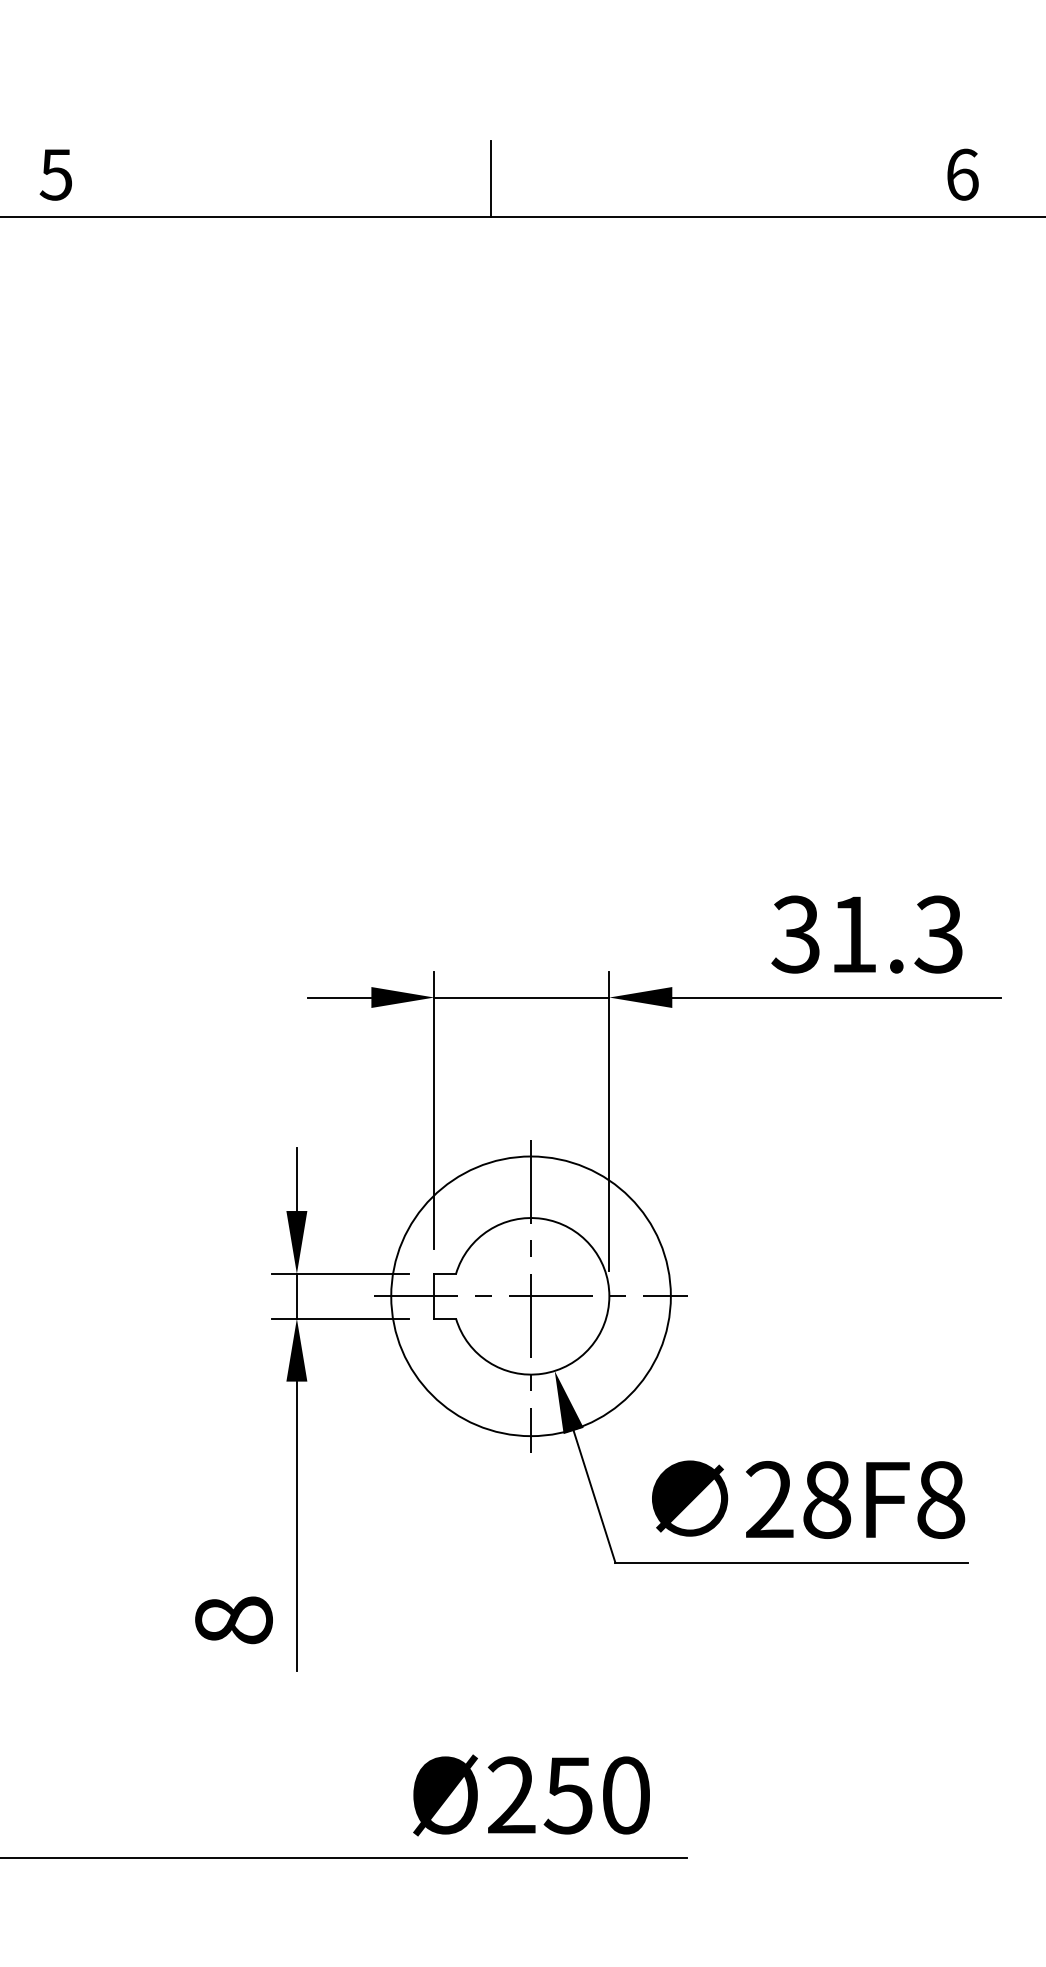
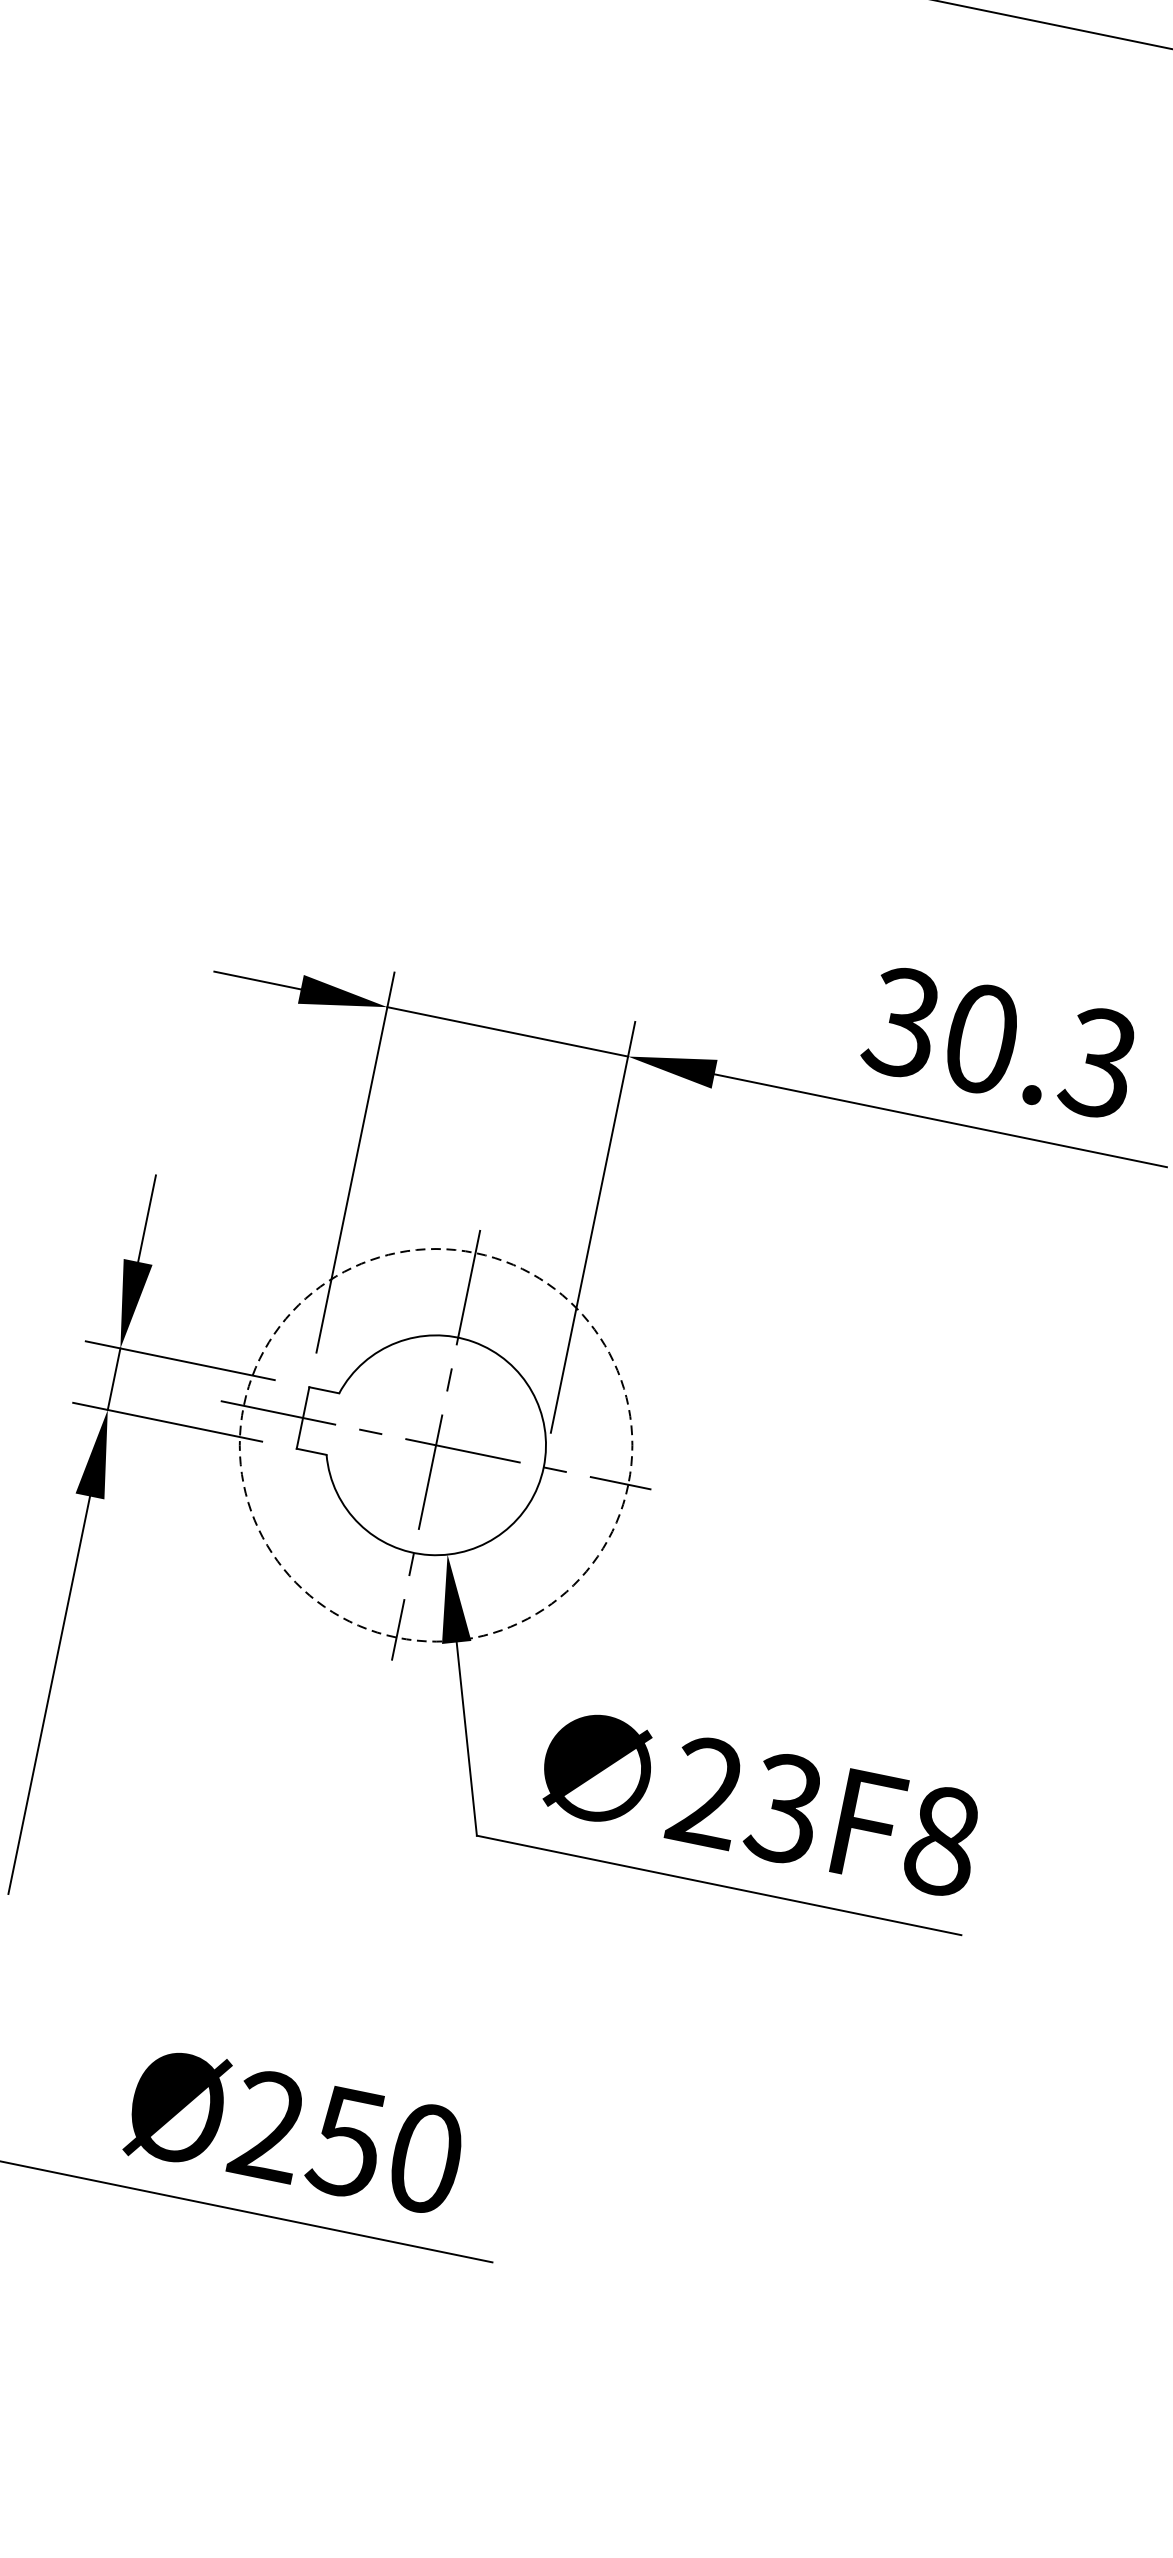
text: (853, 934) -> (981, 1038), 31.3 -> 30.3
circle: (530, 1296) -> (435, 1445), solid -> dashed
text: (826, 1499) -> (784, 1808), 28F8 -> 23F8

